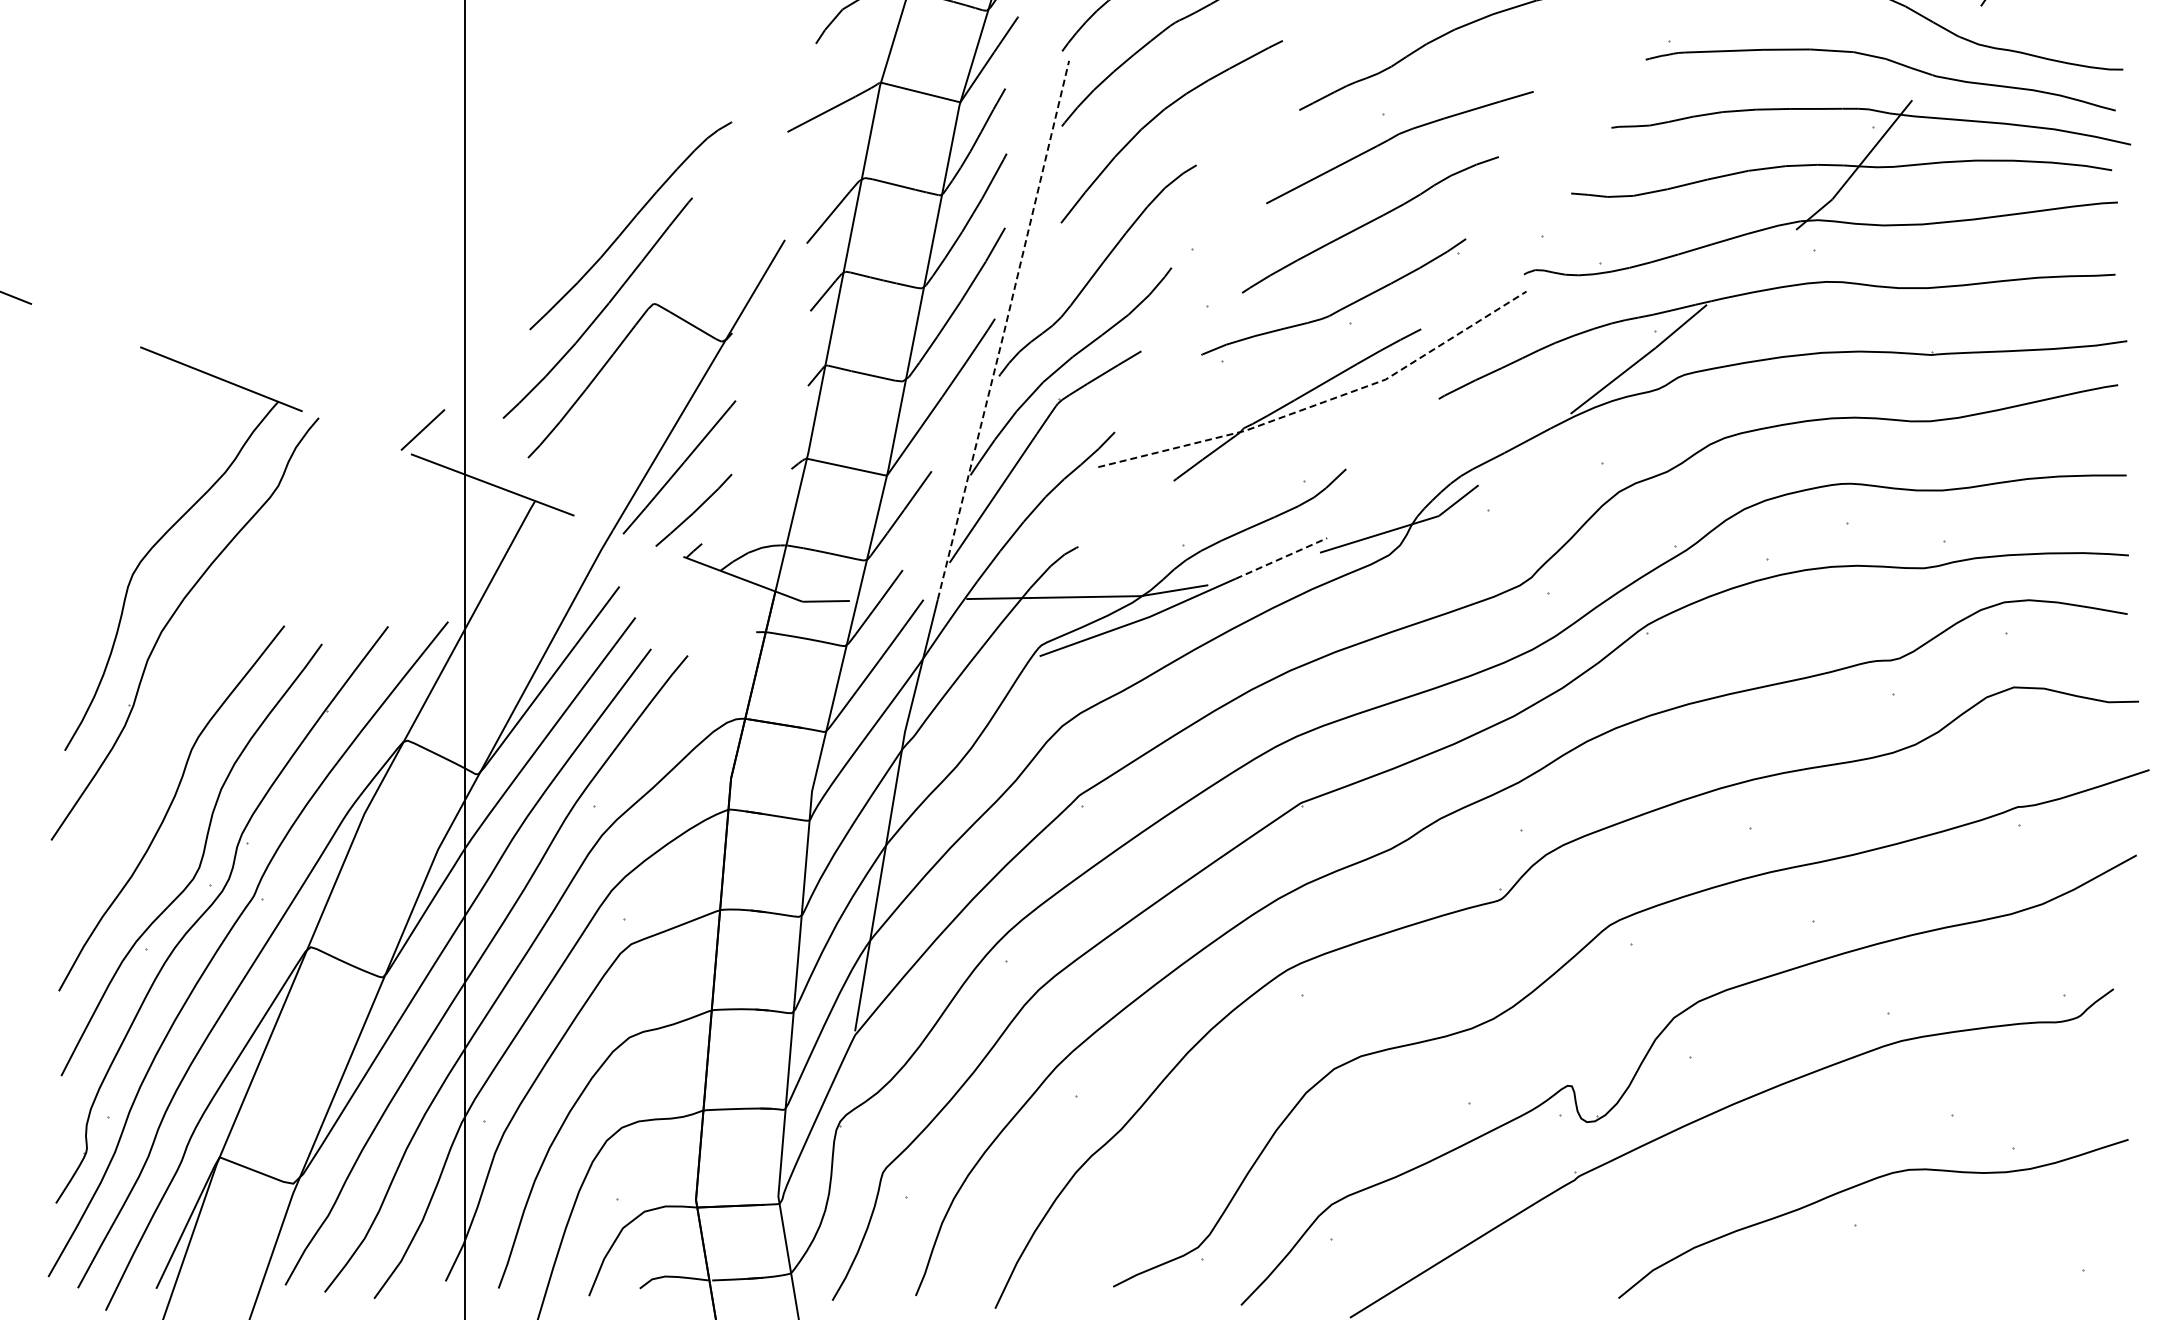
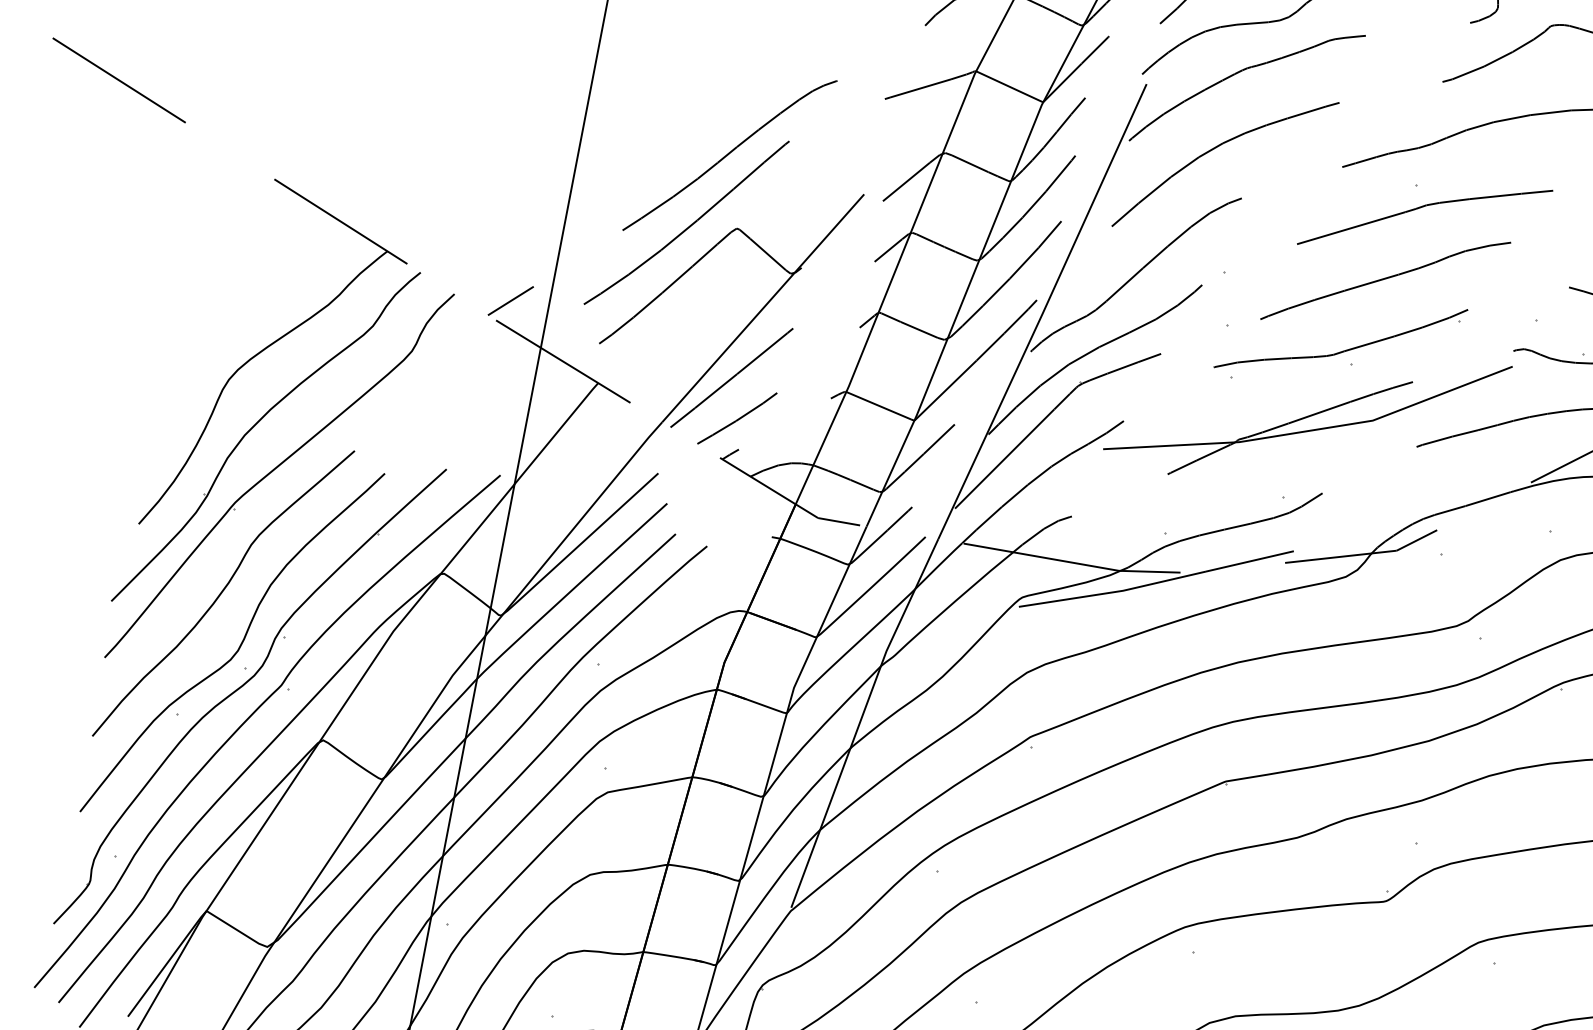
line: (1004, 330) -> (1043, 312), dashed -> solid
line: (1322, 402) -> (1312, 430), dashed -> solid
line: (1281, 558) -> (1249, 561), dashed -> solid
part: (202, 662) -> (275, 469), added

